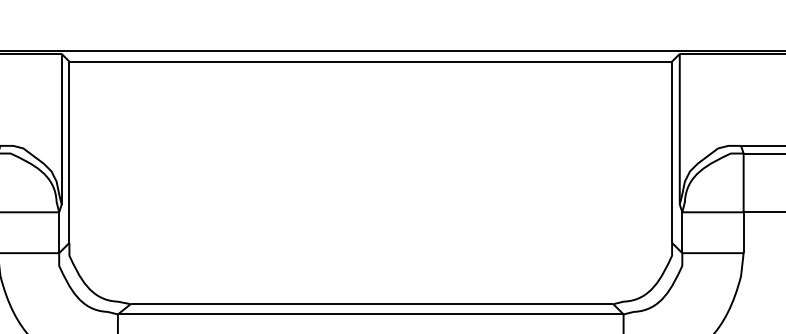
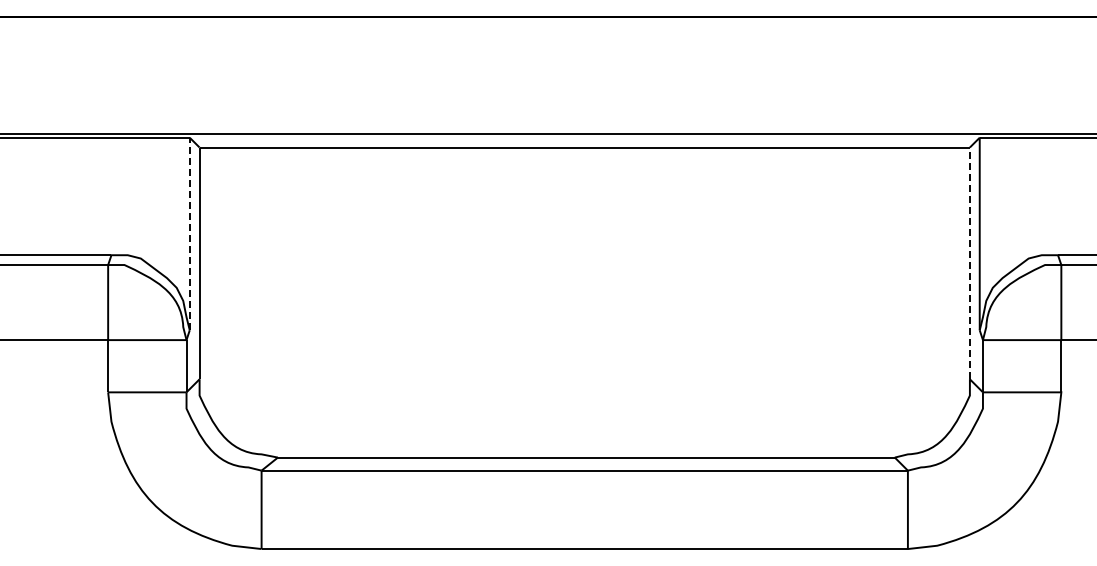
line: (61, 128) -> (189, 233), solid -> dashed
line: (671, 152) -> (969, 263), solid -> dashed

